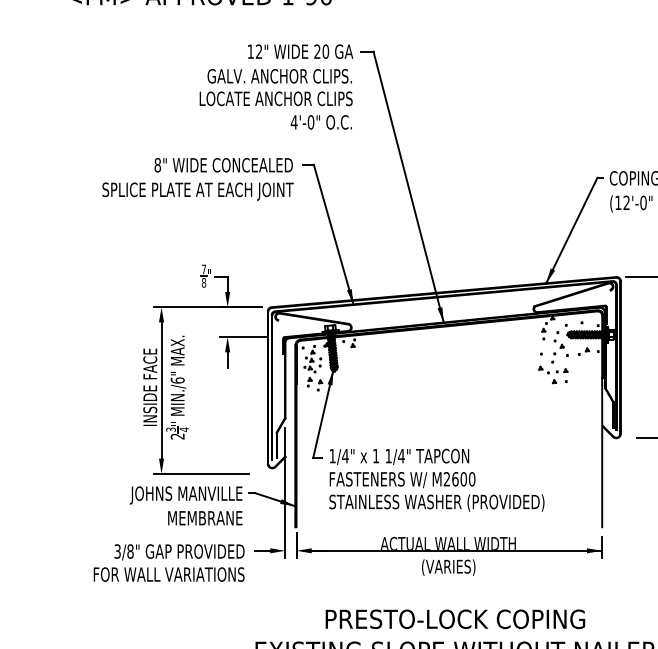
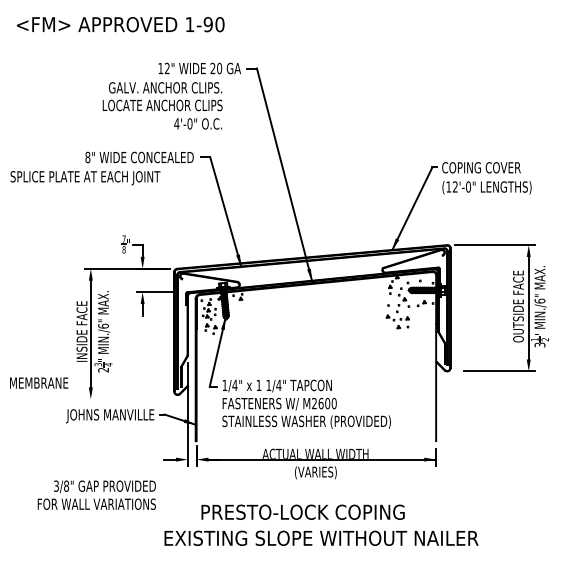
text: (275, 98) -> (162, 105), moved
text: (198, 192) -> (85, 178), moved
line: (200, 474) -> (121, 399), removed
text: (205, 517) -> (39, 382), moved
text: (168, 562) -> (96, 494), moved
text: (454, 618) -> (302, 511), moved

